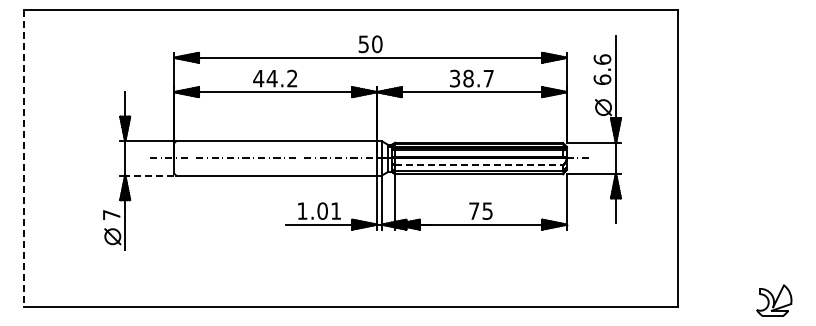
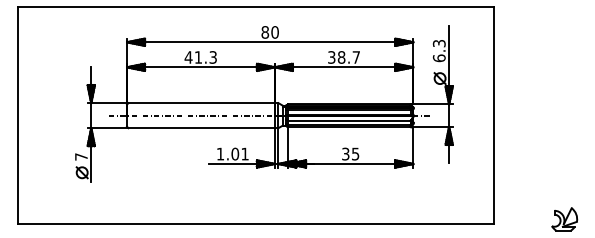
text: (363, 44) -> (265, 32), 50 -> 80
text: (602, 59) -> (439, 43), 6.6 -> 6.3
text: (281, 78) -> (205, 57), 44.2 -> 41.3
line: (24, 158) -> (17, 115), dashed -> solid
line: (479, 165) -> (349, 120), dashed -> solid
line: (149, 175) -> (108, 128), dashed -> solid
text: (474, 210) -> (345, 153), 75 -> 35

